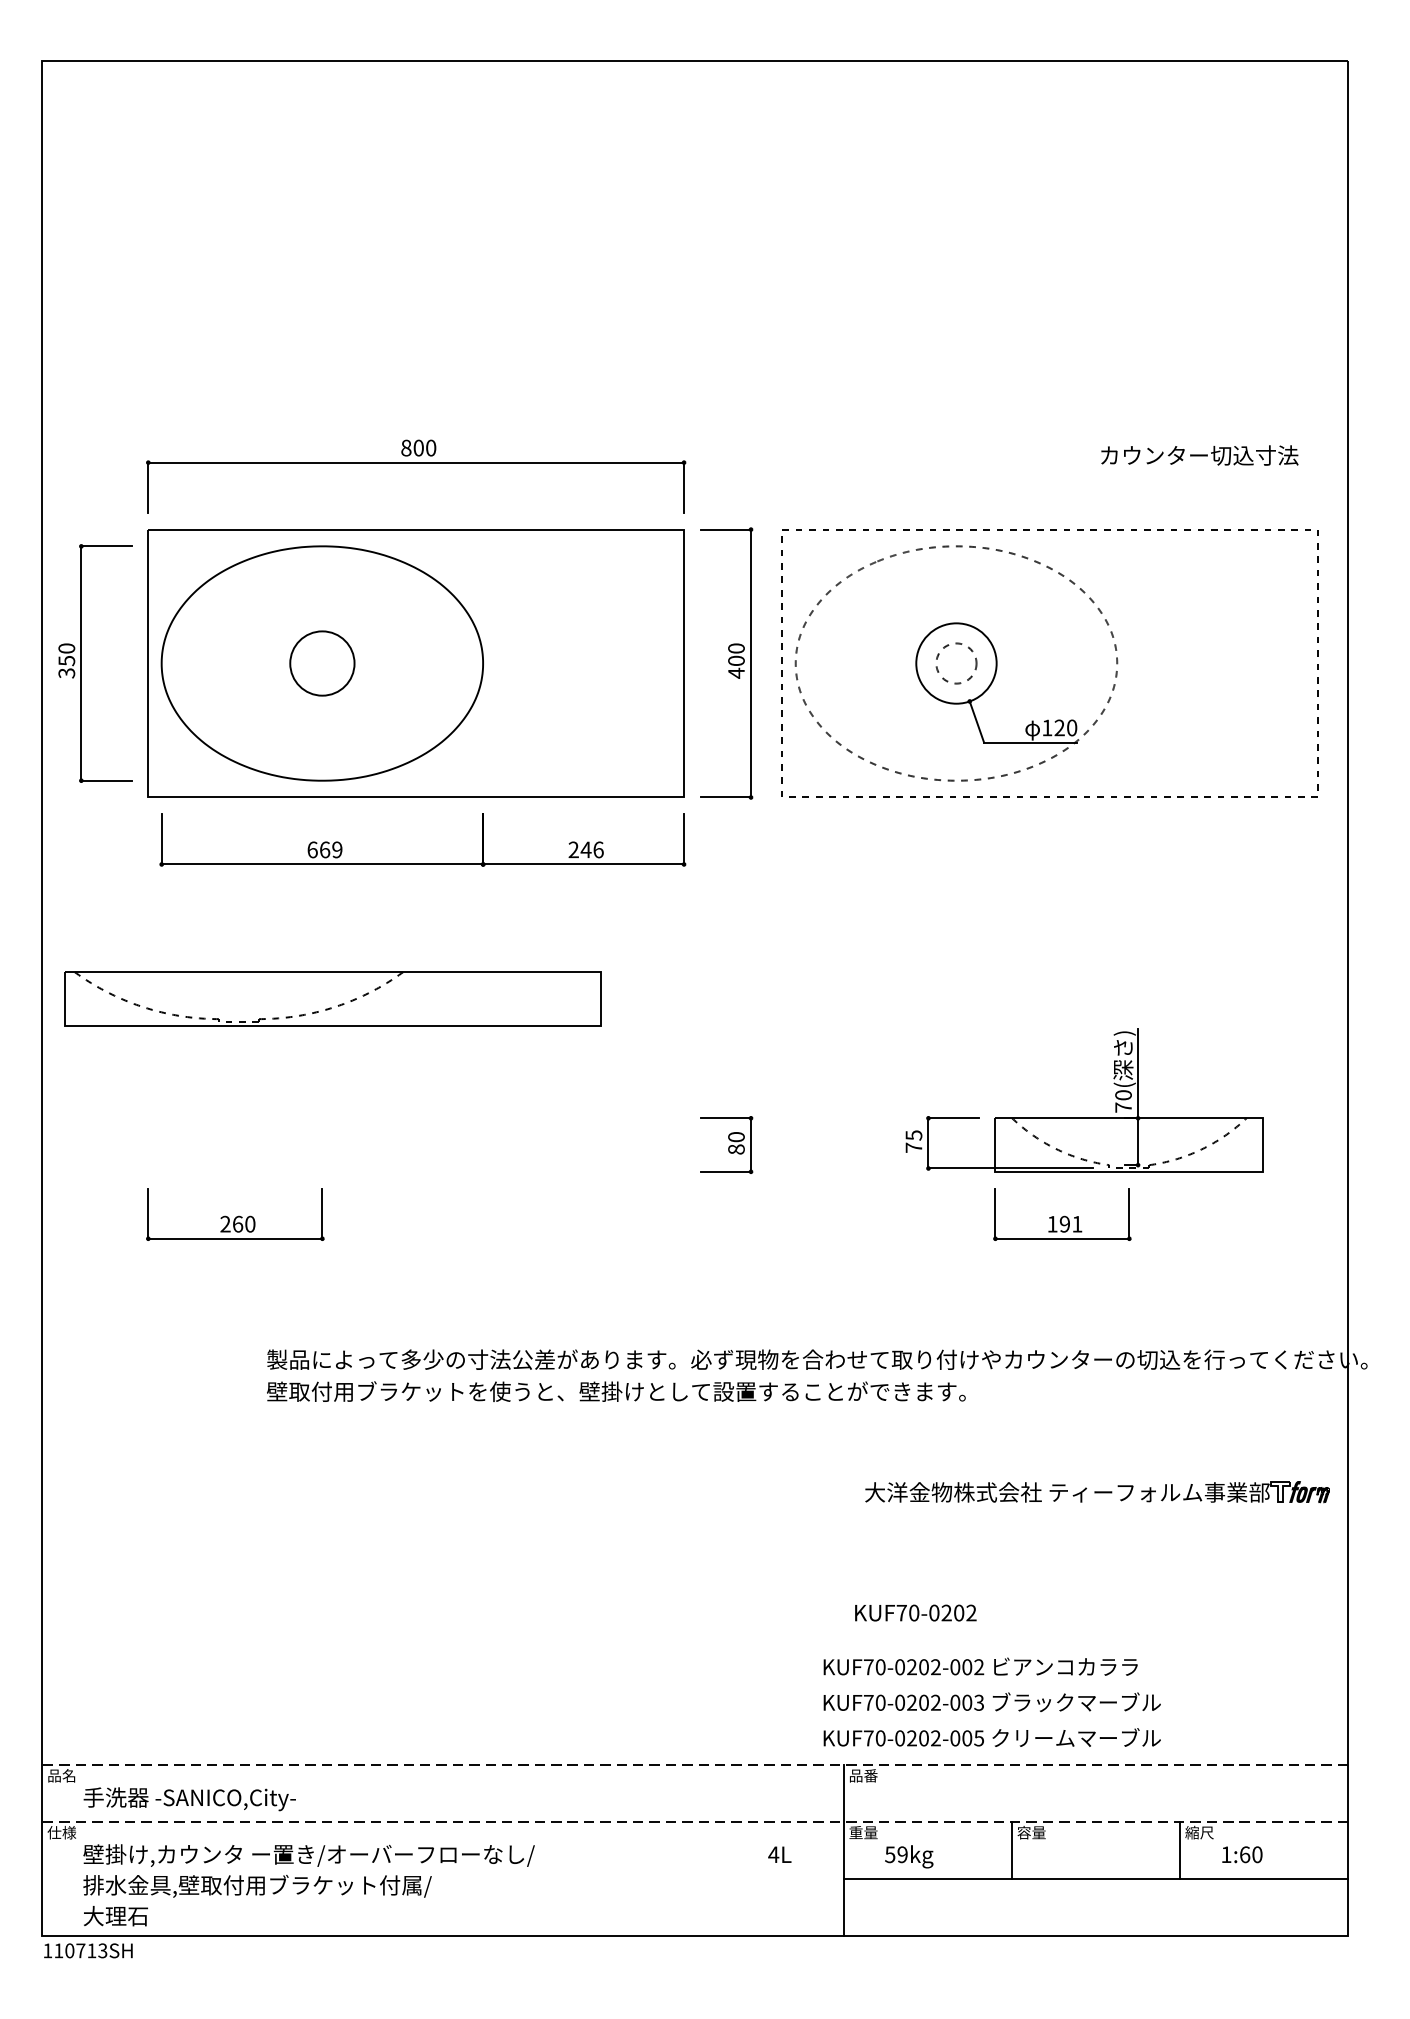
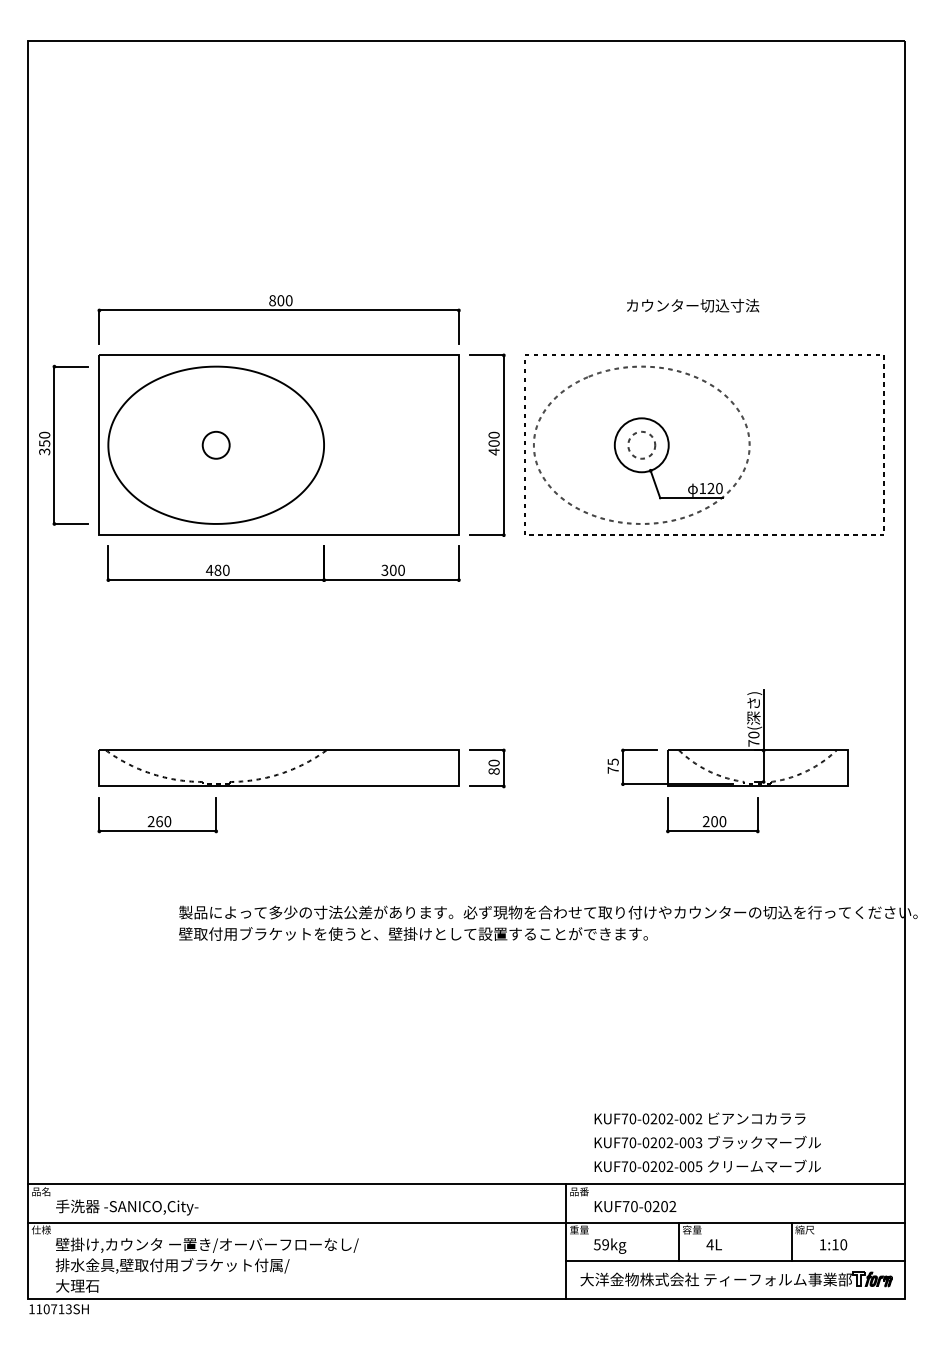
text: (1200, 455) -> (693, 305), moved
circle: (321, 662) -> (215, 444), size x0.62
text: (324, 848) -> (217, 569), 669 -> 480
text: (586, 848) -> (393, 569), 246 -> 300
part: (331, 997) -> (278, 767), moved
text: (1064, 1224) -> (714, 821), 191 -> 200
part: (1097, 1492) -> (736, 1279), moved
text: (915, 1612) -> (635, 1206), moved
text: (991, 1702) -> (707, 1142), moved
line: (693, 1764) -> (465, 1184), dashed -> solid
line: (693, 1821) -> (465, 1222), dashed -> solid
text: (778, 1854) -> (713, 1244), moved
text: (1245, 1854) -> (835, 1244), 1:60 -> 1:10

